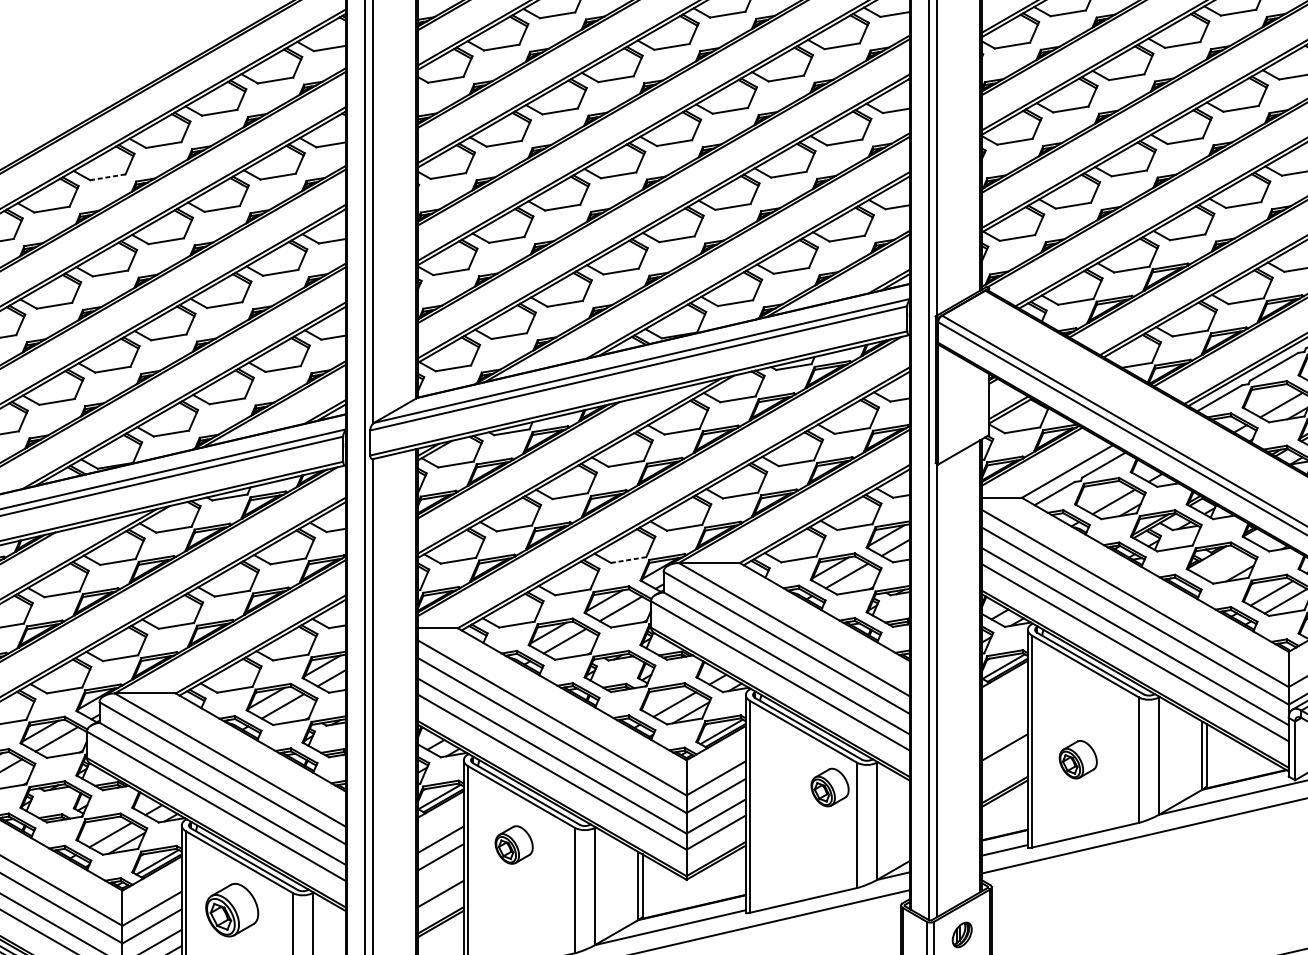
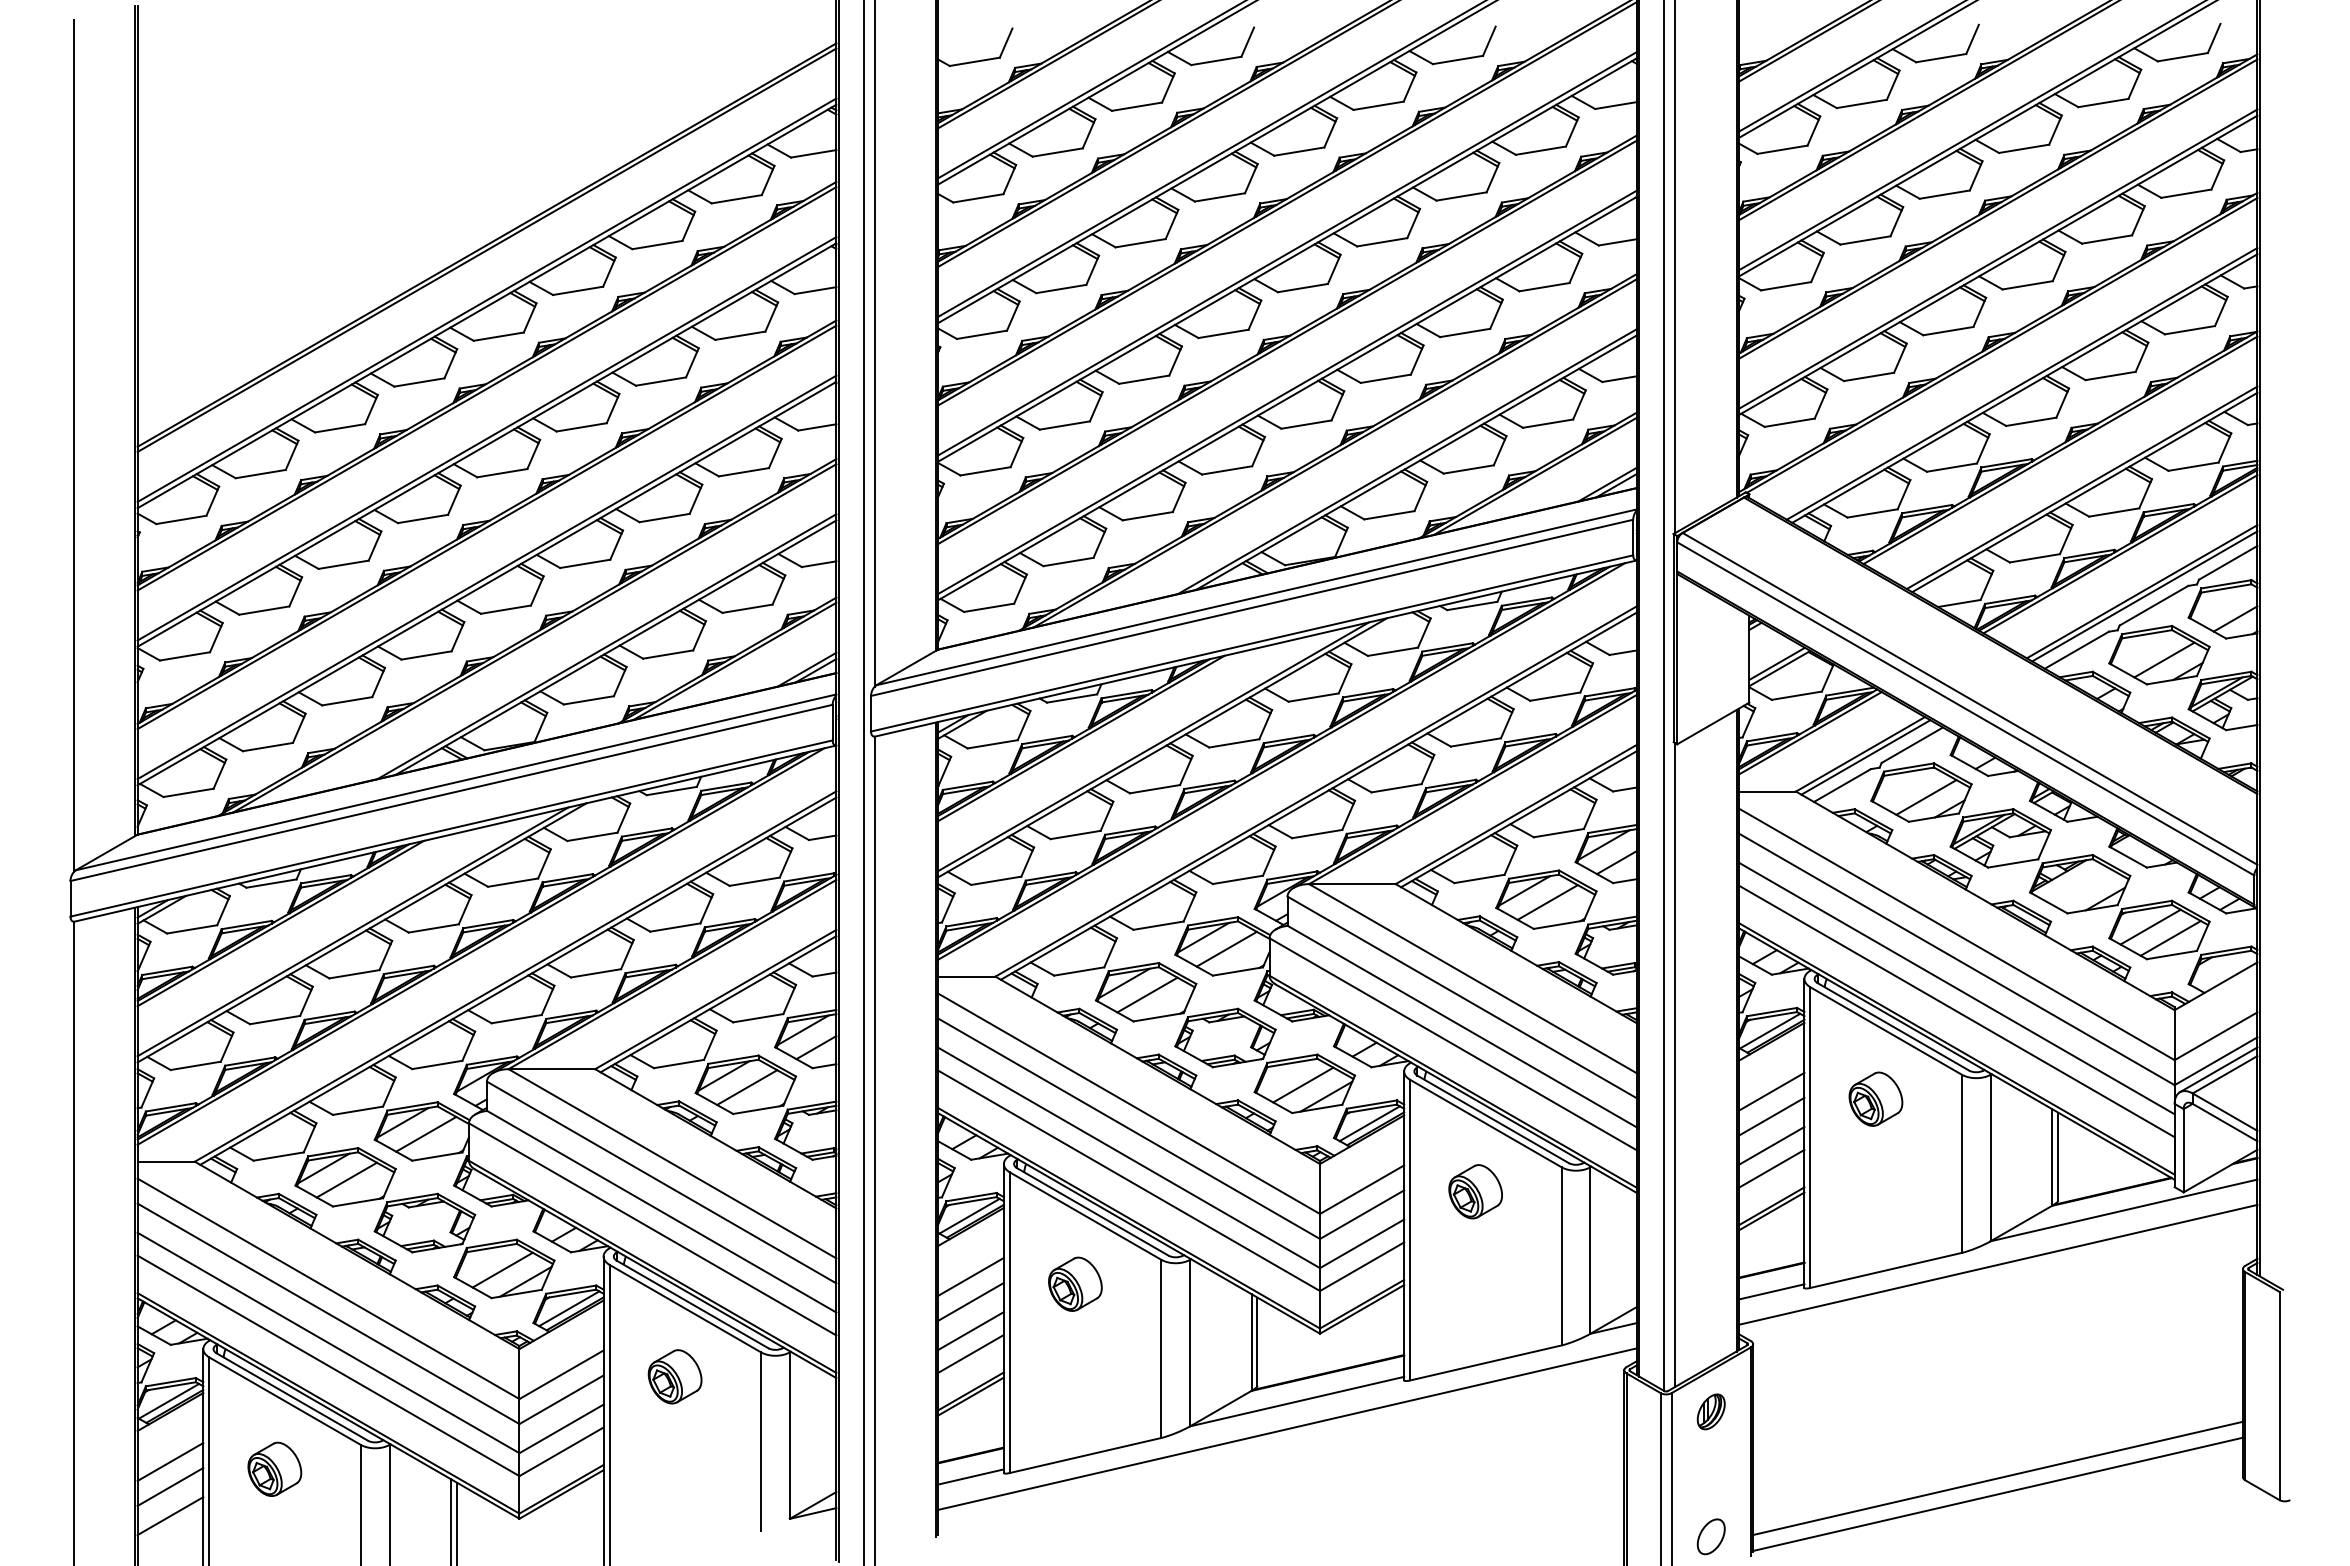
line: (107, 177) -> (498, 336), dashed -> solid
line: (1070, 473) -> (1865, 757), added
line: (628, 559) -> (1237, 879), dashed -> solid
line: (1004, 709) -> (1771, 1091), added
line: (1004, 726) -> (1771, 1116), added
part: (1077, 759) -> (1875, 1098), moved
line: (1004, 763) -> (1771, 1168), added
part: (829, 787) -> (1475, 1191), moved
line: (440, 878) -> (970, 1331), added
part: (231, 909) -> (674, 1376), size x0.71

